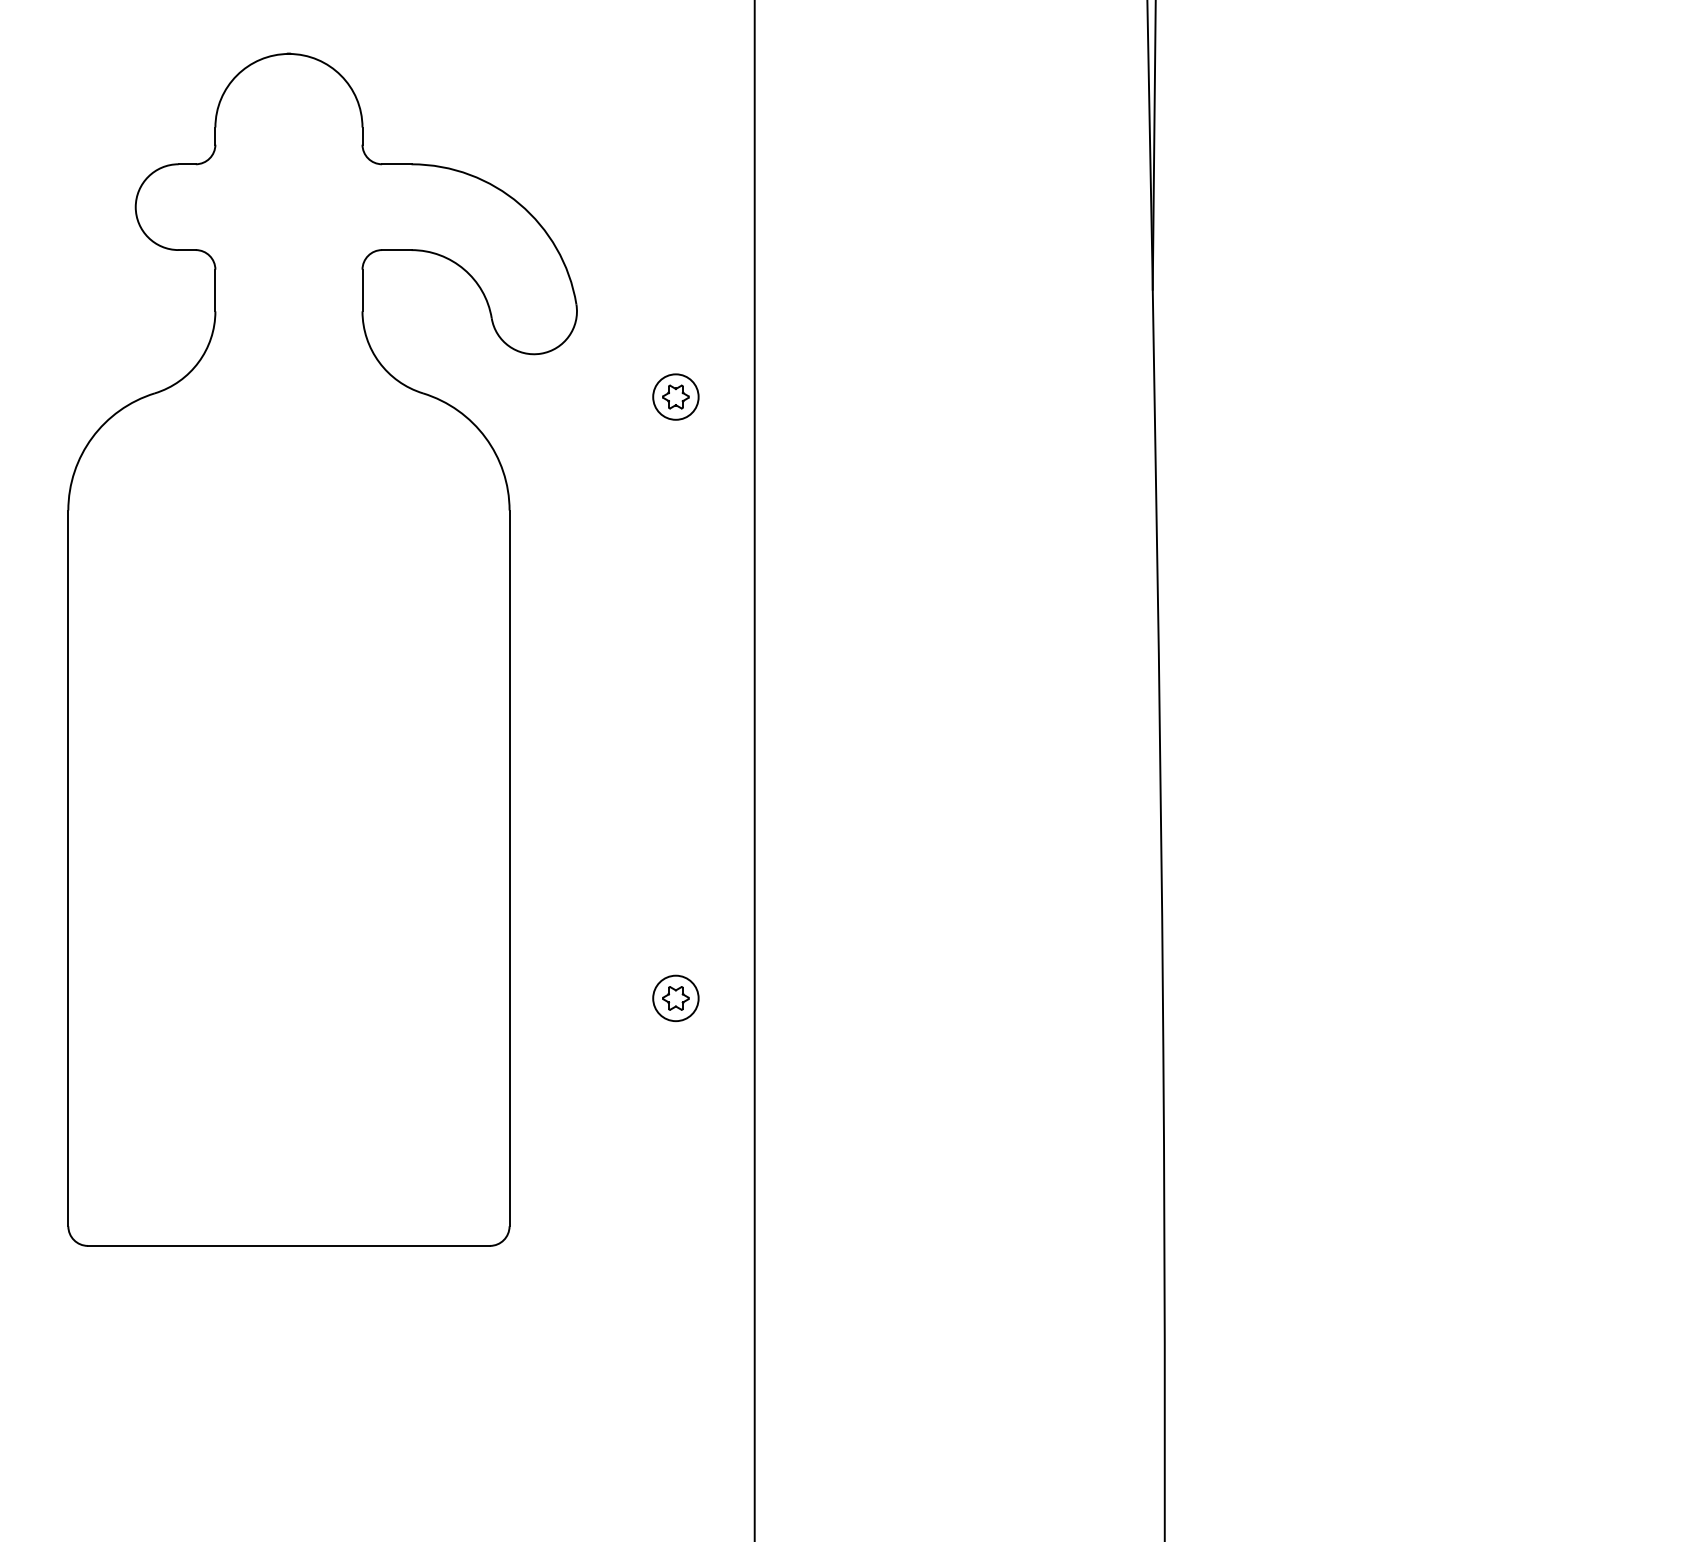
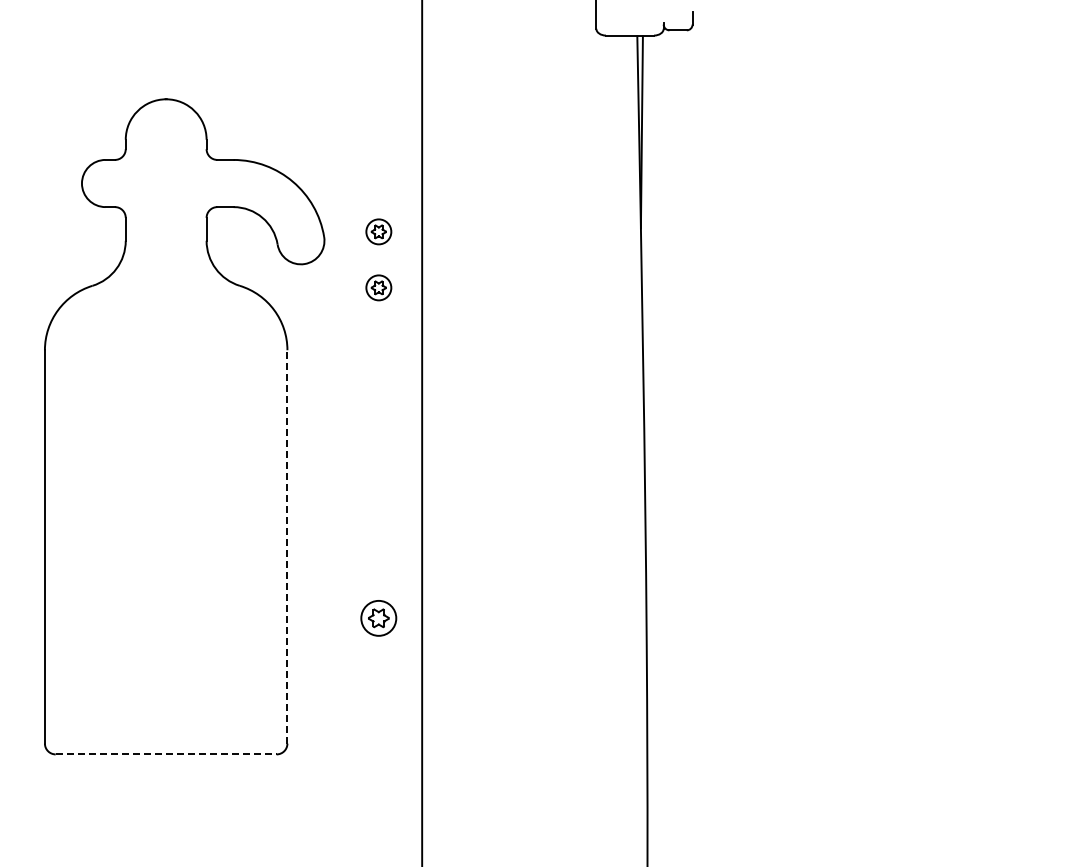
part: (675, 294) -> (378, 231), added
line: (509, 867) -> (287, 546), solid -> dashed
part: (675, 998) -> (378, 618), size x1.4
line: (289, 1246) -> (166, 754), solid -> dashed

